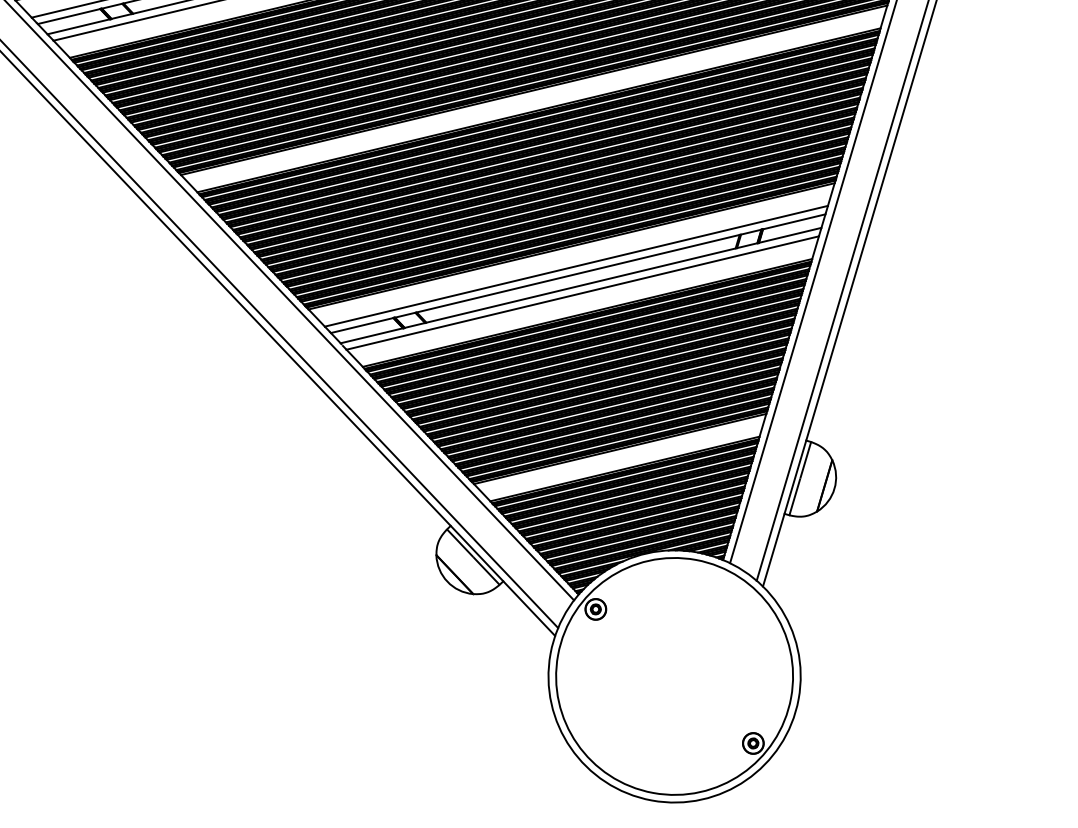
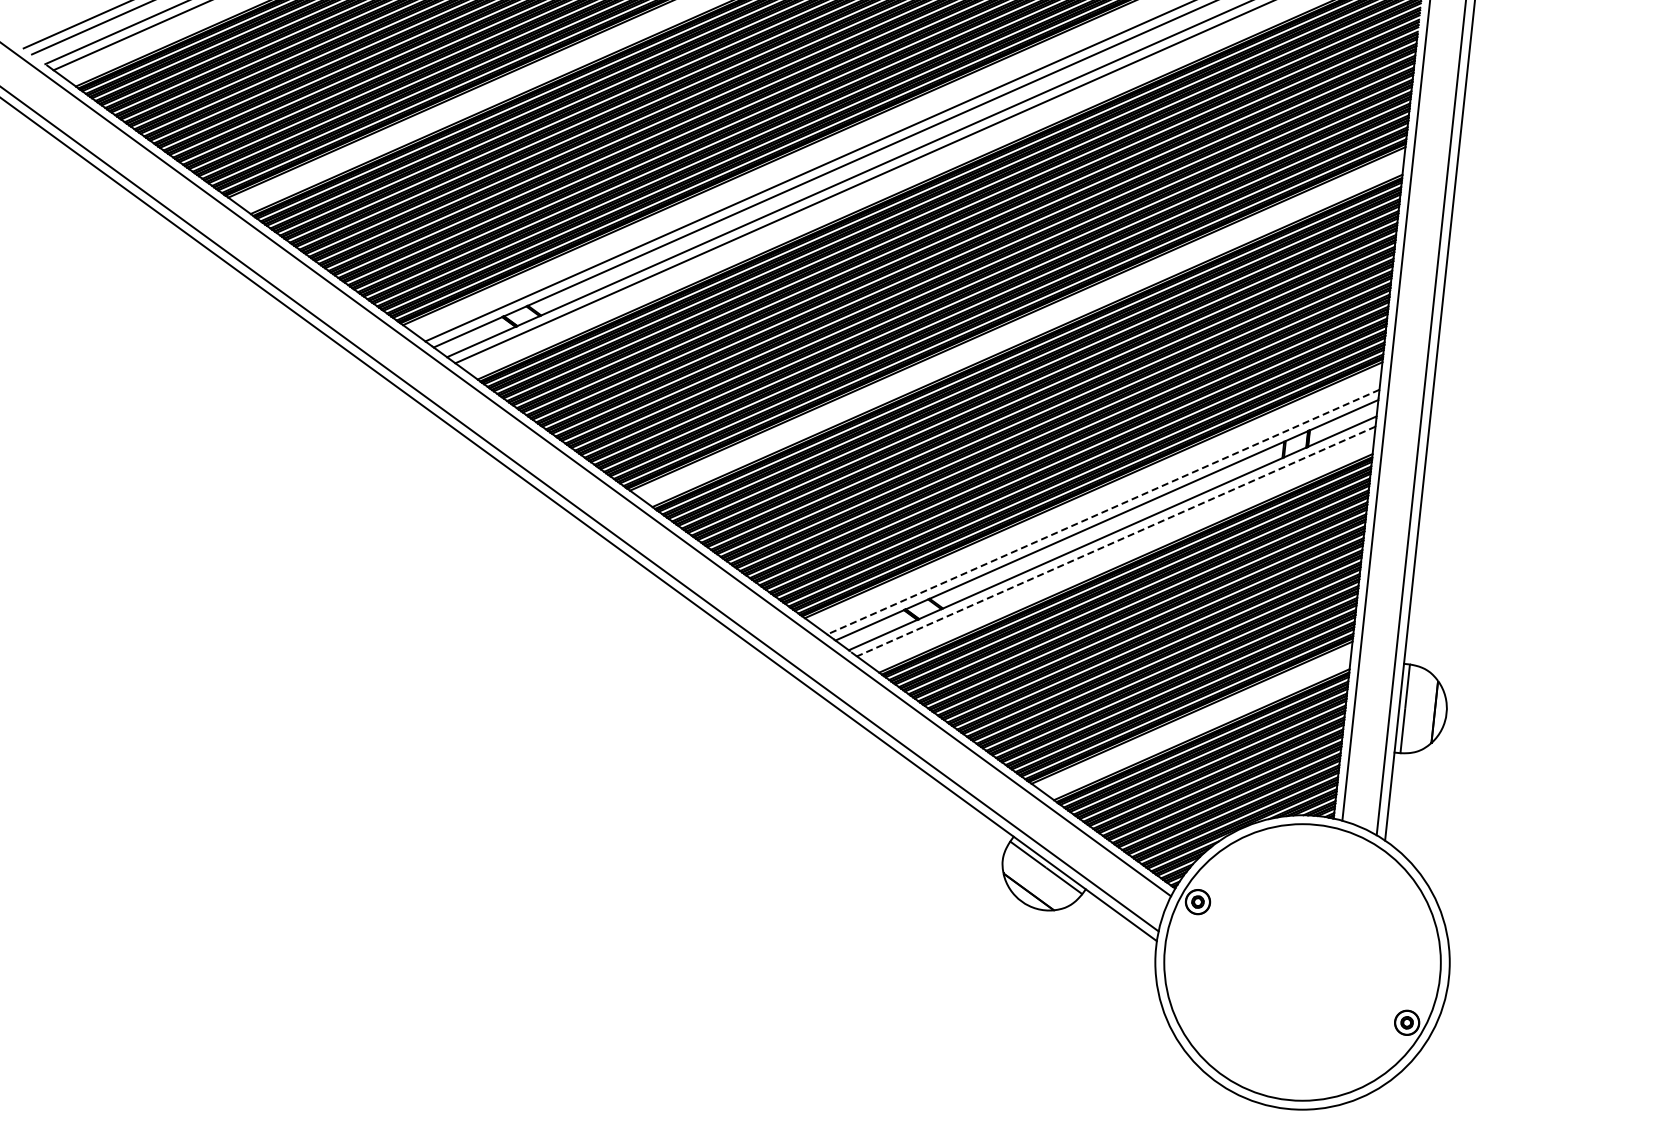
line: (575, 266) -> (1102, 512), solid -> dashed
line: (582, 293) -> (1116, 541), solid -> dashed

